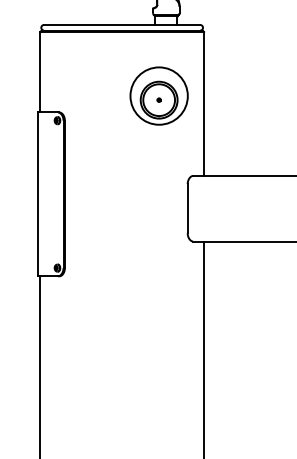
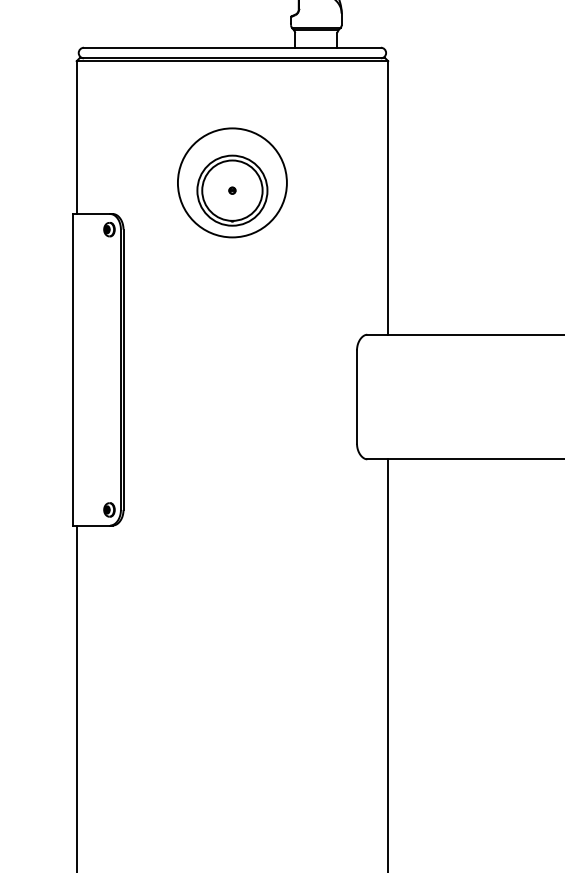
part: (158, 95) -> (231, 181), moved

